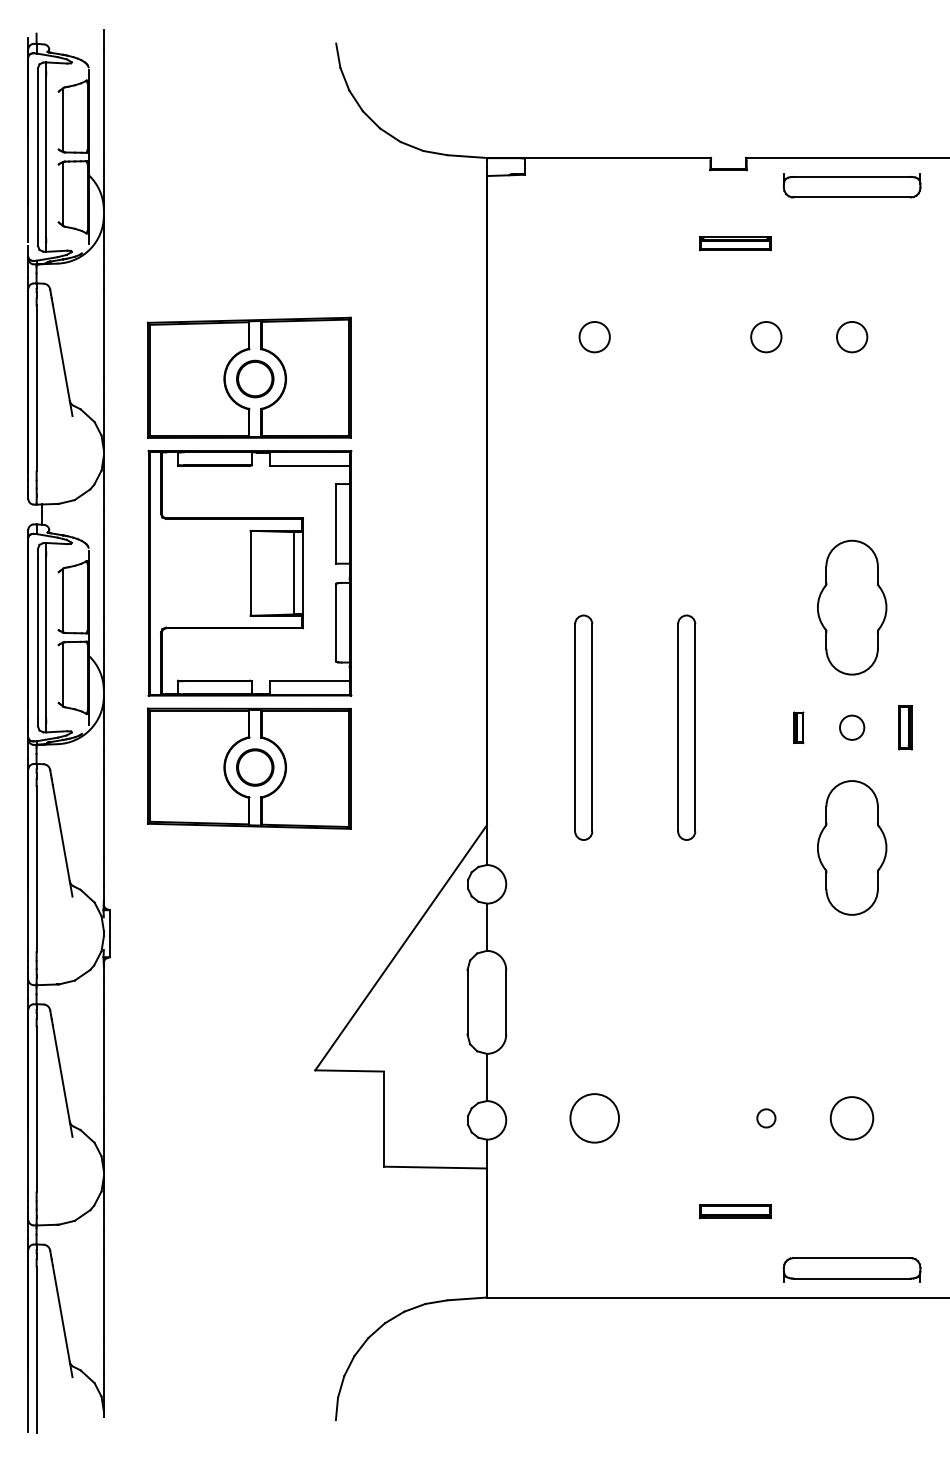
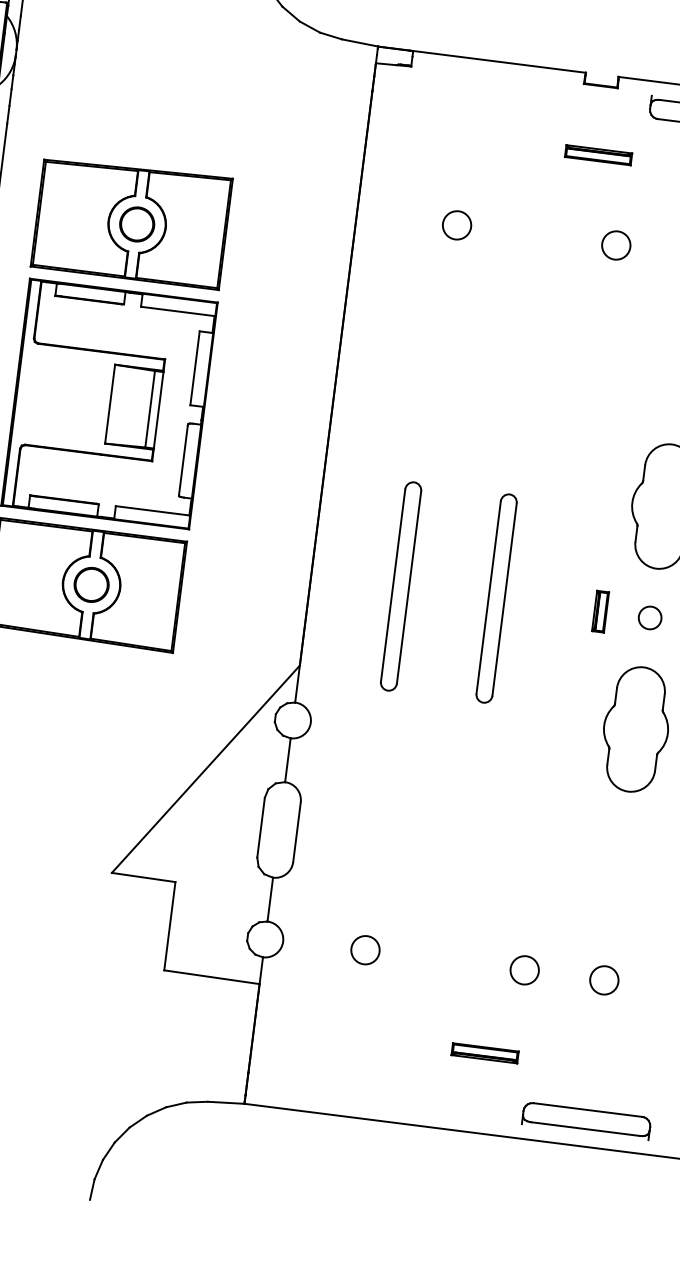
part: (798, 727) -> (600, 611), size x1.43
circle: (594, 1118) -> (365, 950), size x0.62
circle: (766, 1118) -> (524, 970), size x1.67
circle: (852, 1118) -> (604, 980), size x0.71

